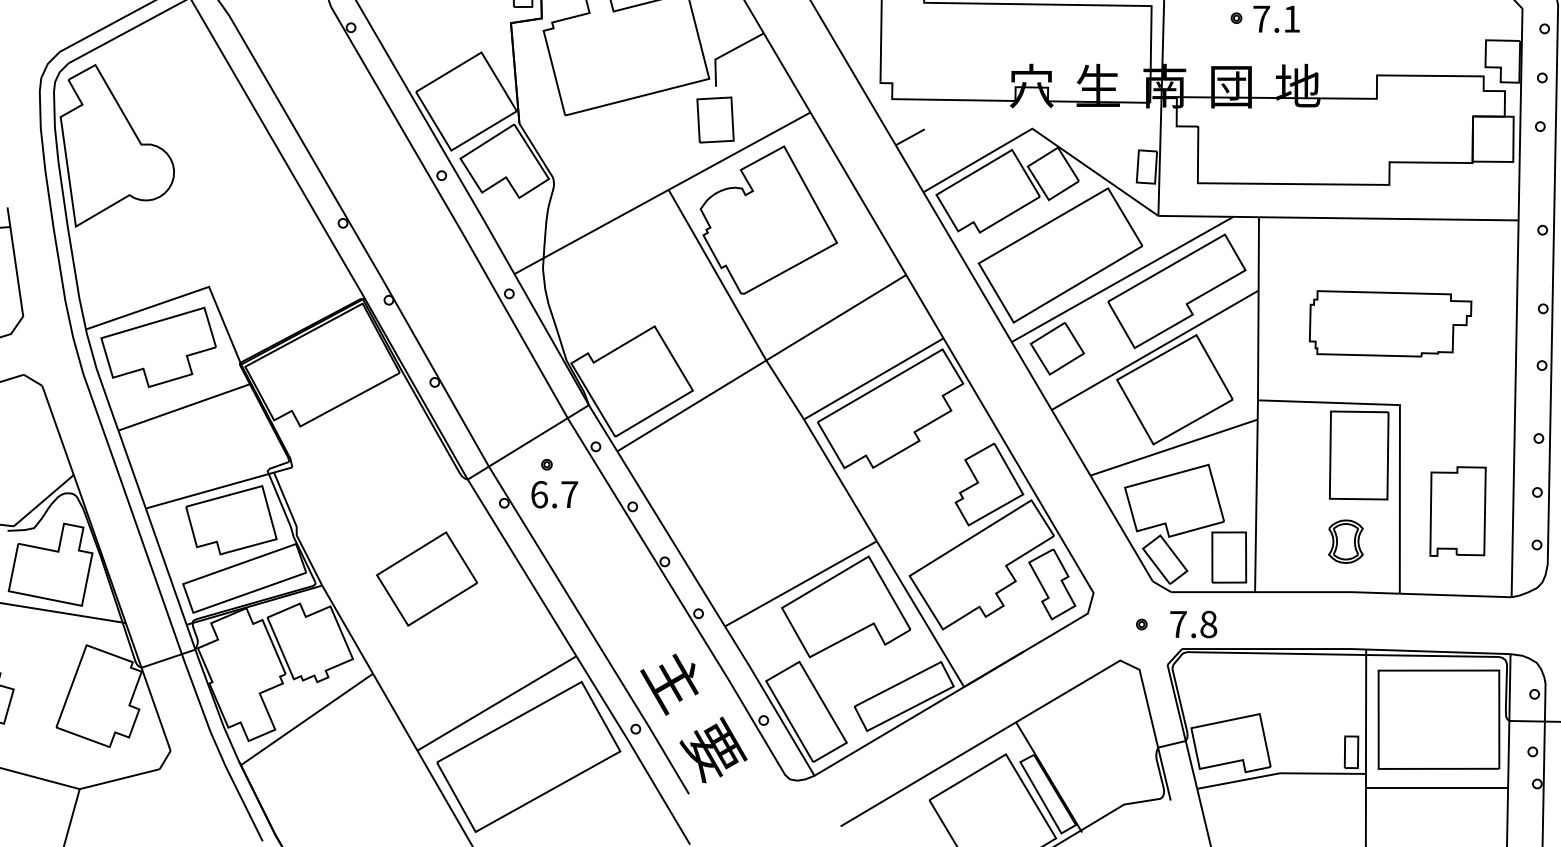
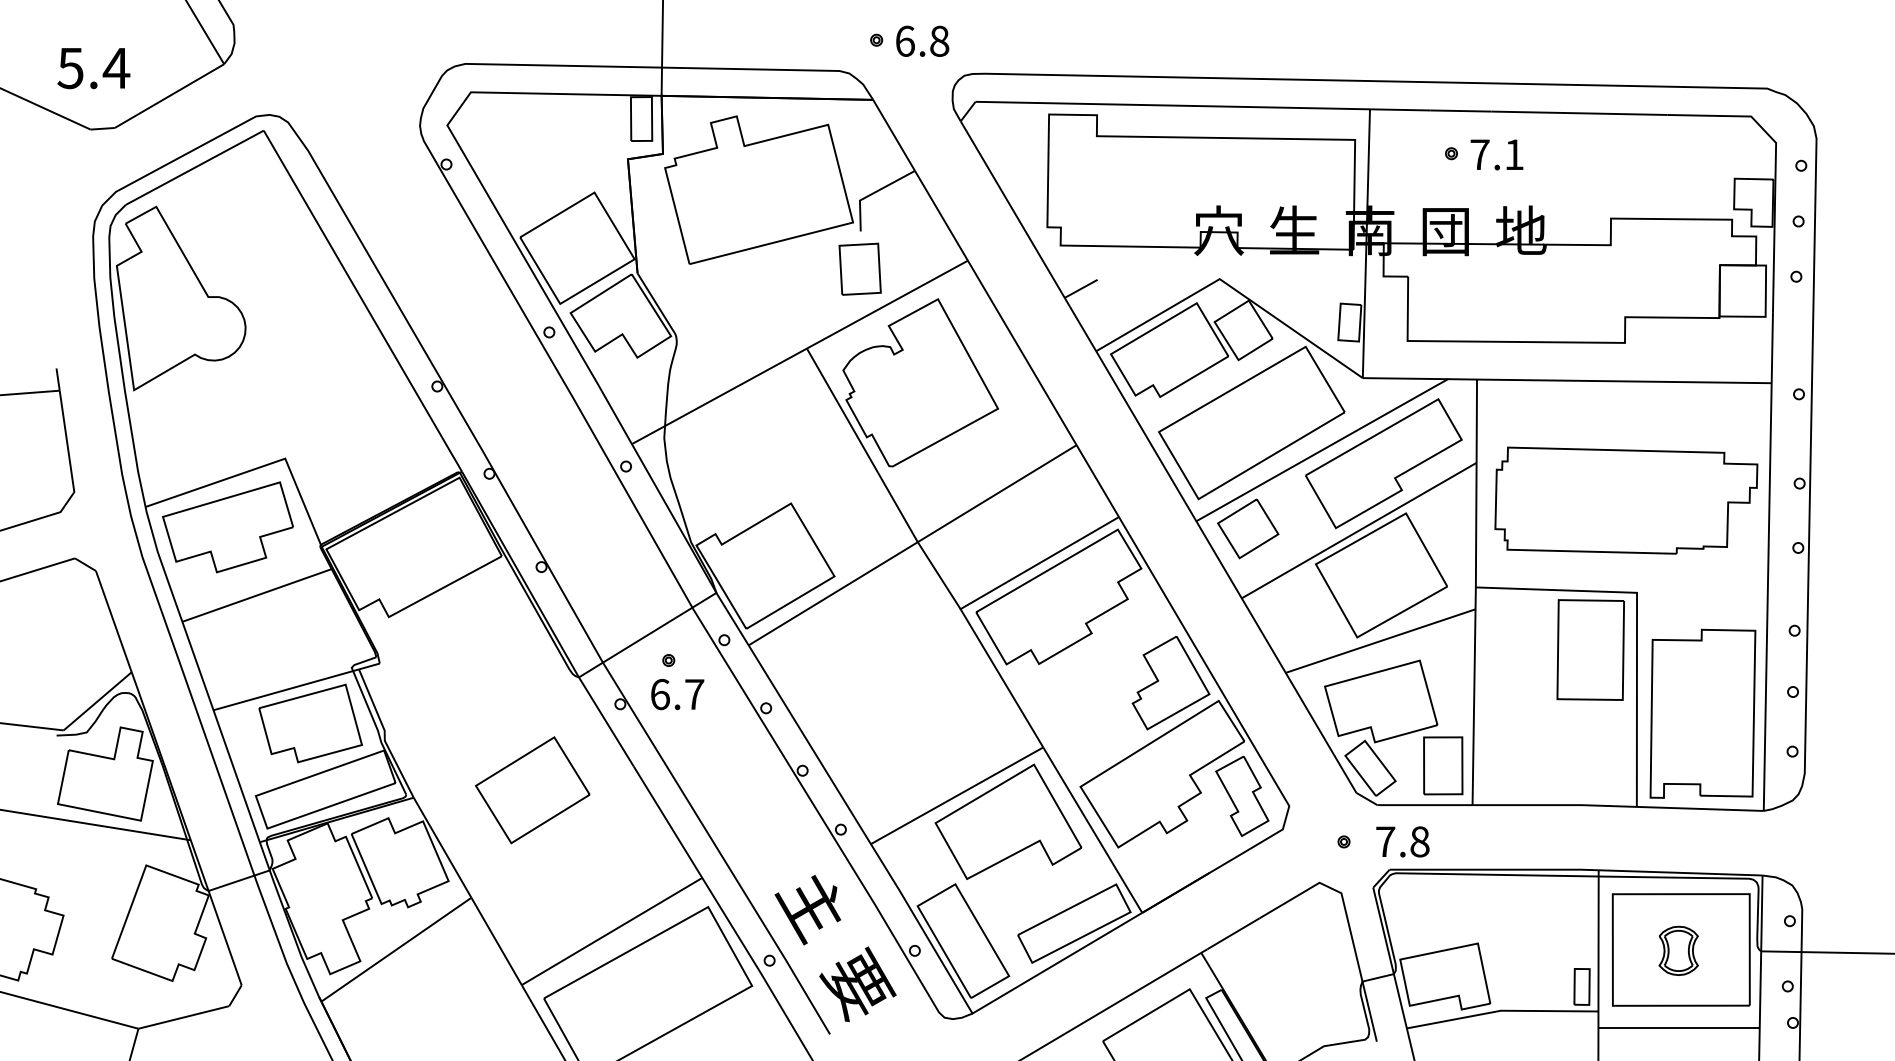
part: (1390, 323) -> (1626, 500), size x1.43
part: (1457, 511) -> (1702, 713), size x1.67
part: (1345, 541) -> (1678, 950), moved

